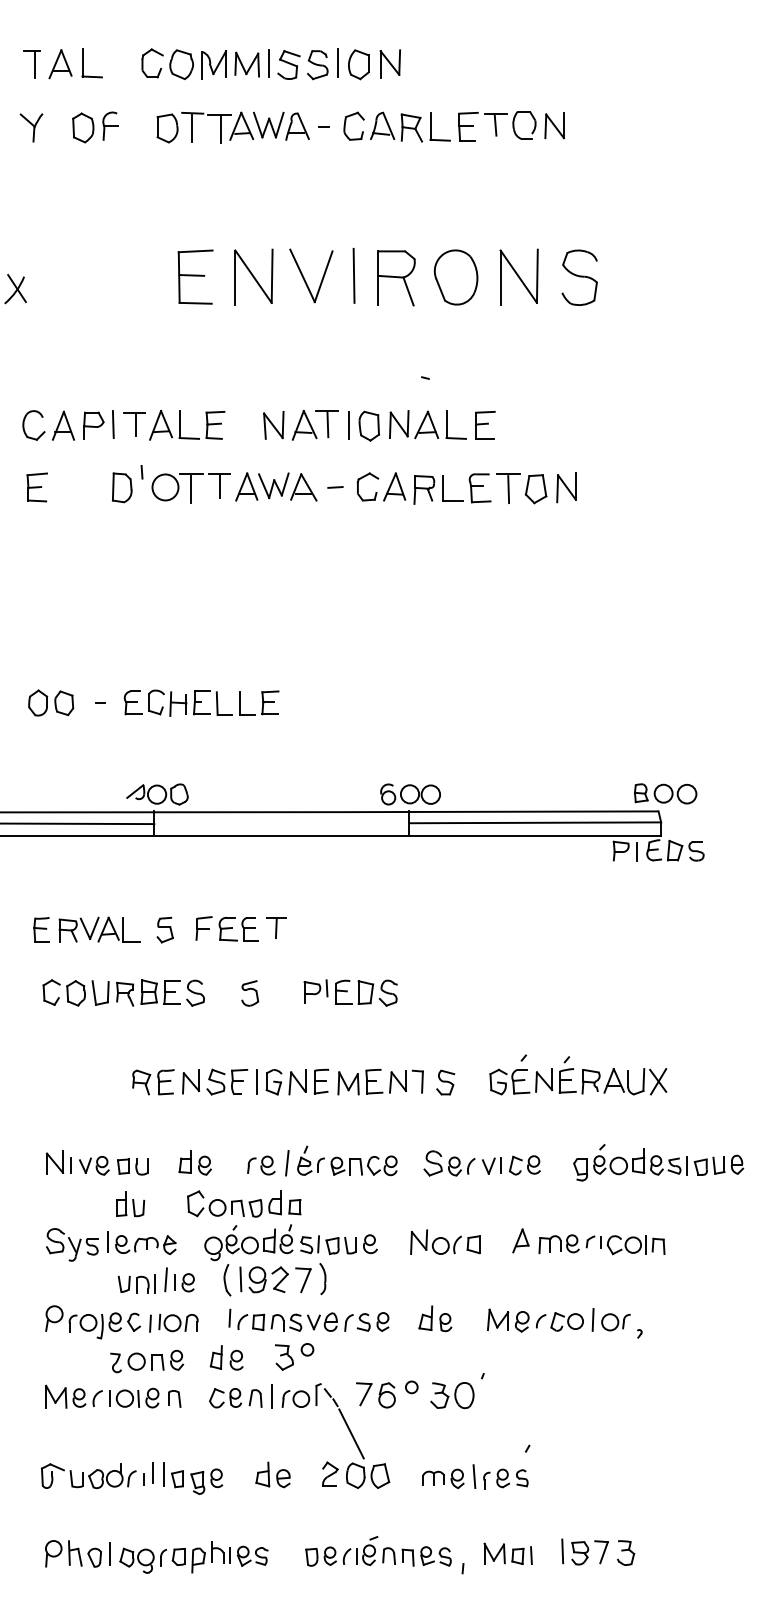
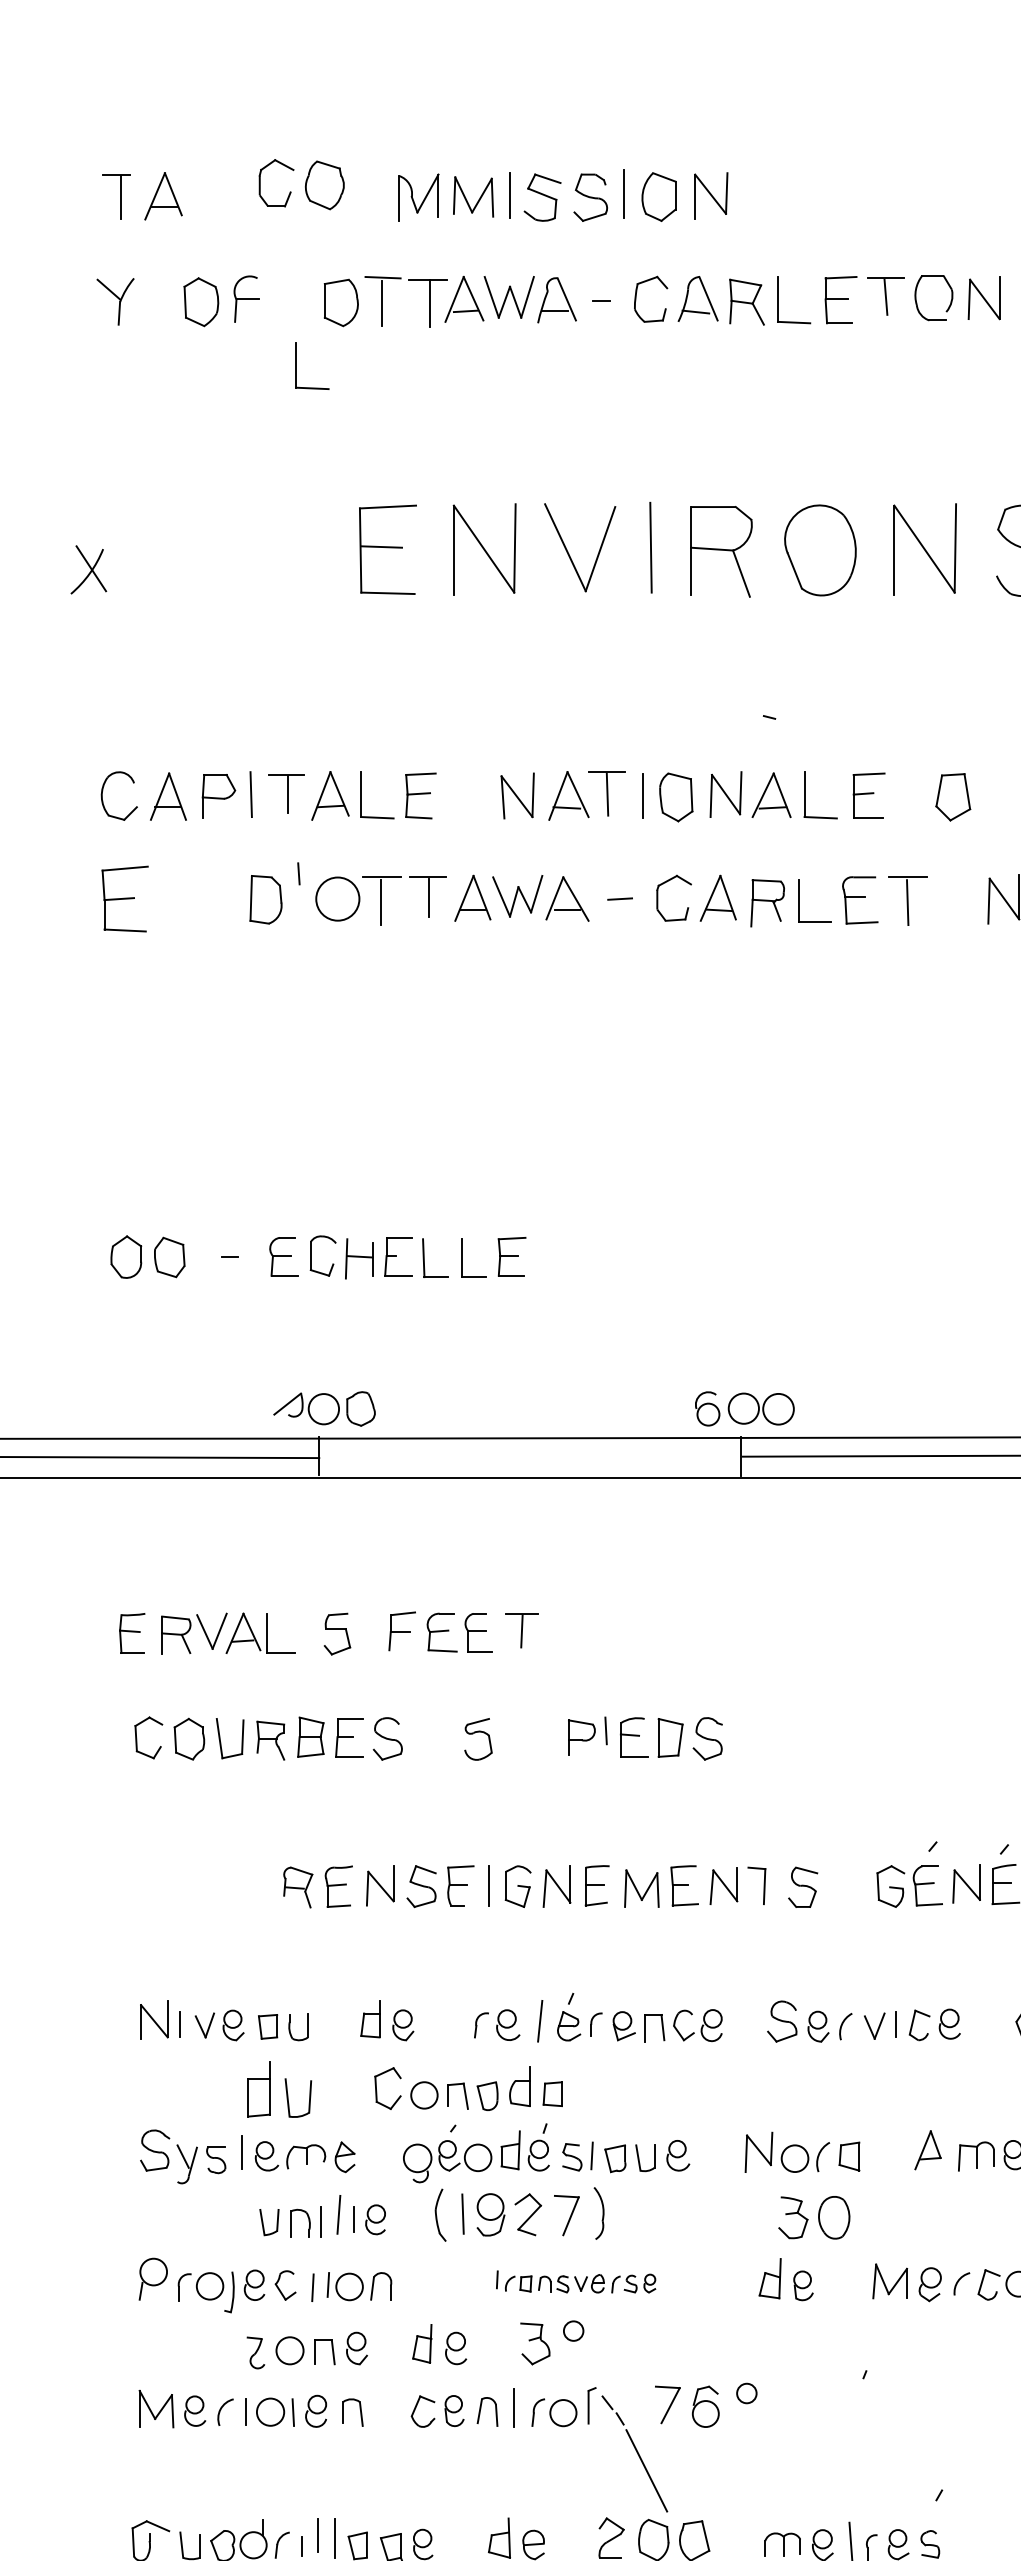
part: (83, 63) -> (297, 366), moved
part: (167, 63) -> (301, 183), moved
part: (36, 487) -> (123, 899), size x1.4
part: (535, 489) -> (952, 797), moved
part: (130, 1204) -> (279, 2089), size x1.4
part: (308, 1319) -> (575, 2280), size x0.6
part: (452, 1395) -> (814, 2217), moved

